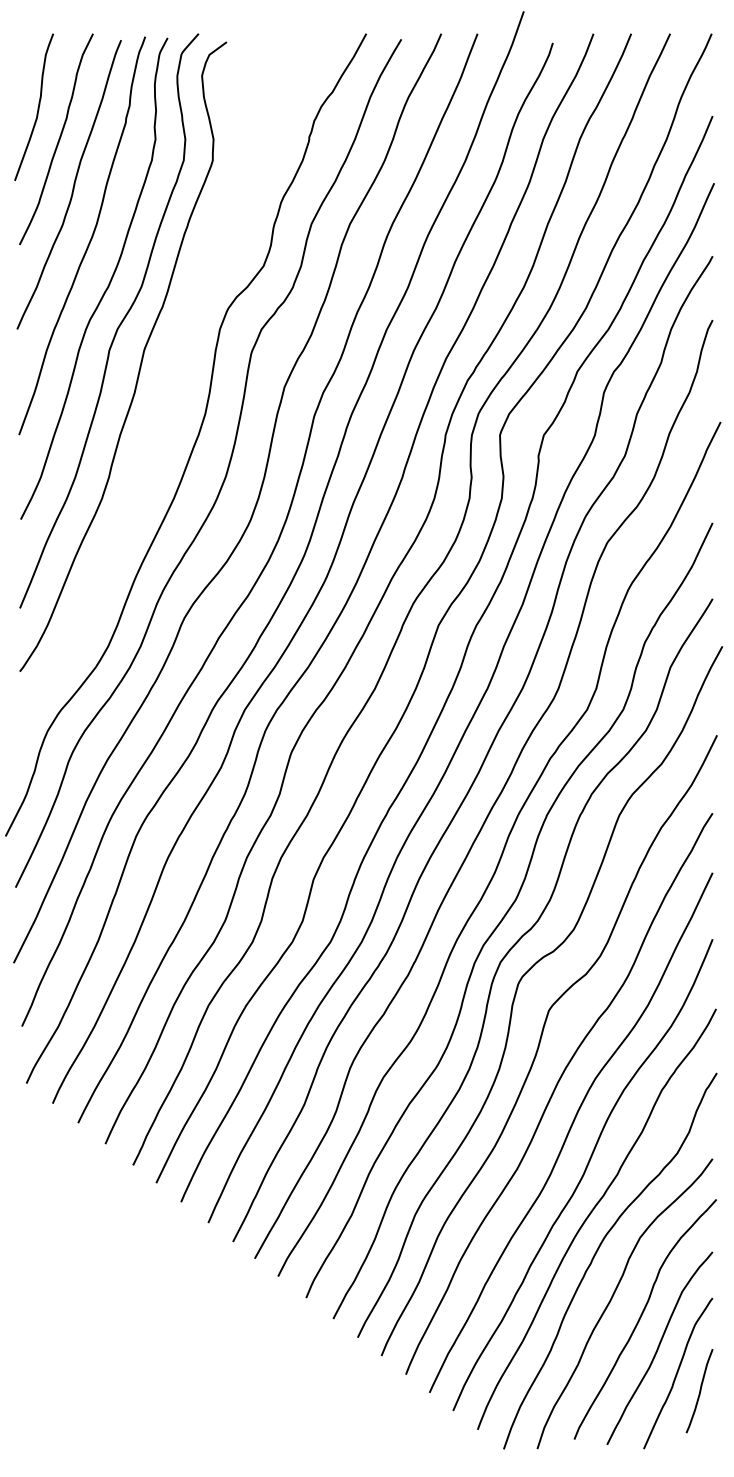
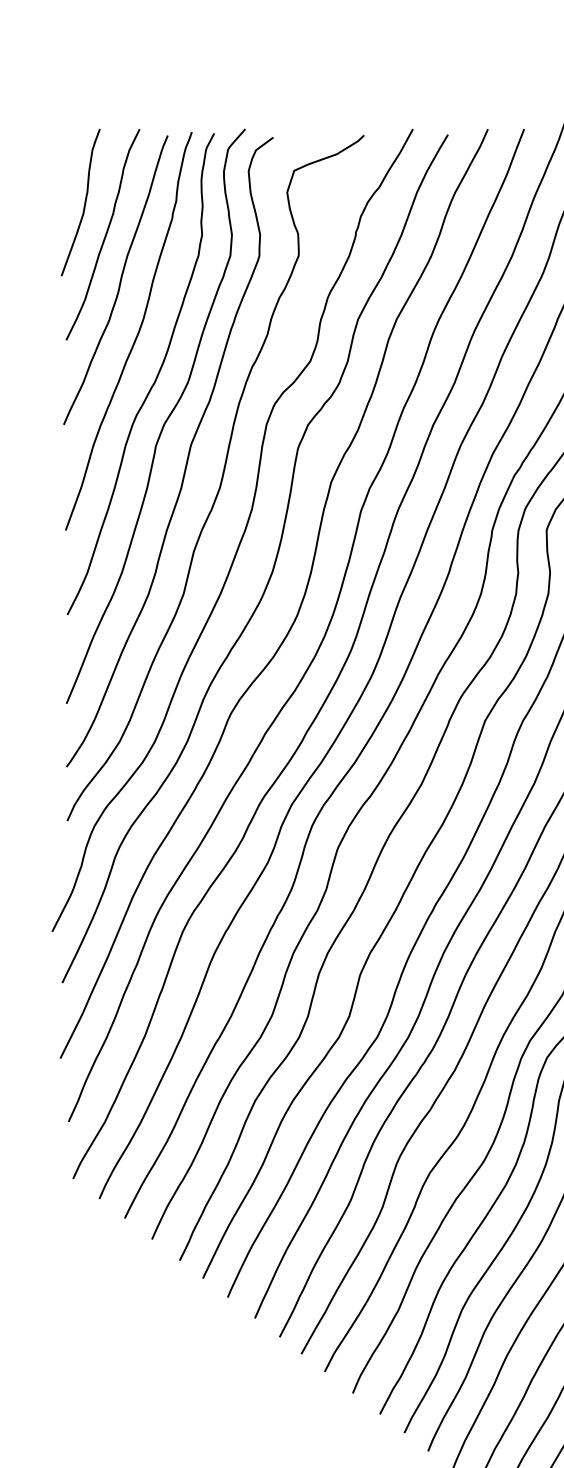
curve: (174, 382) -> (221, 477), added

